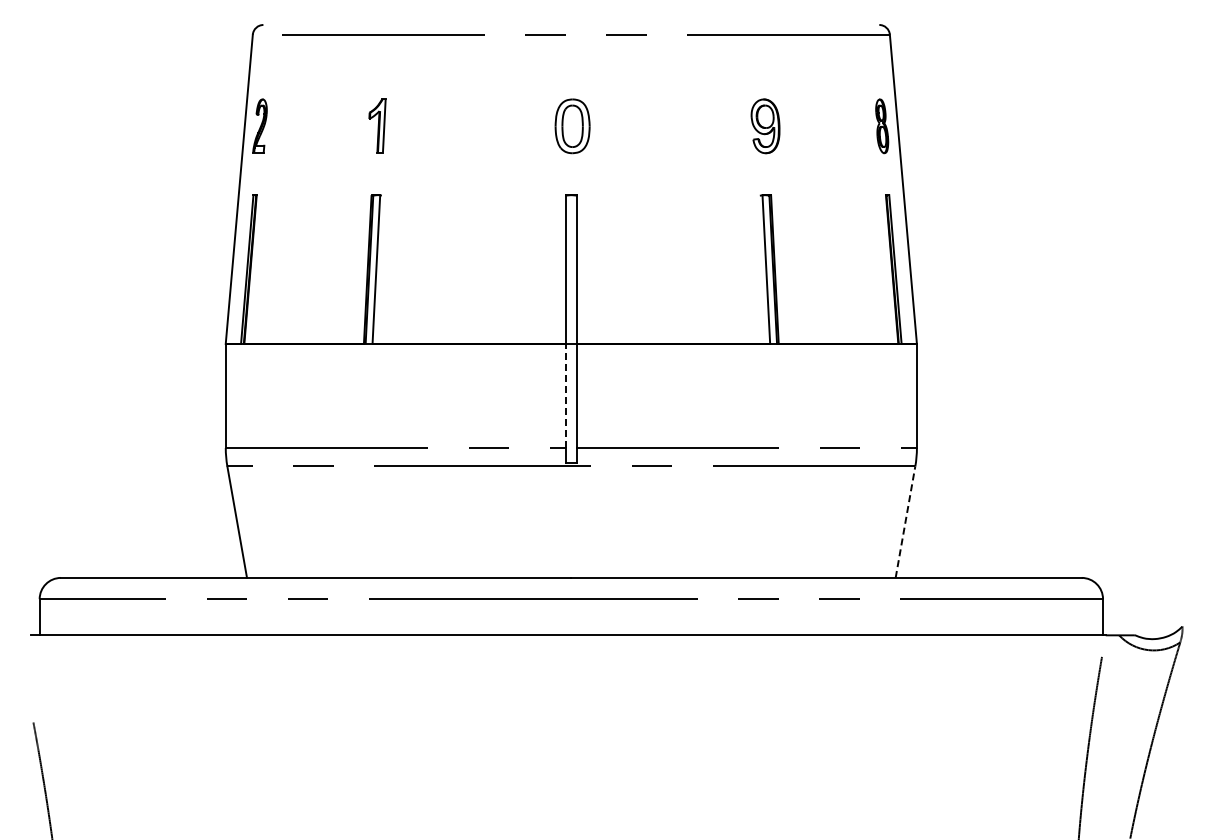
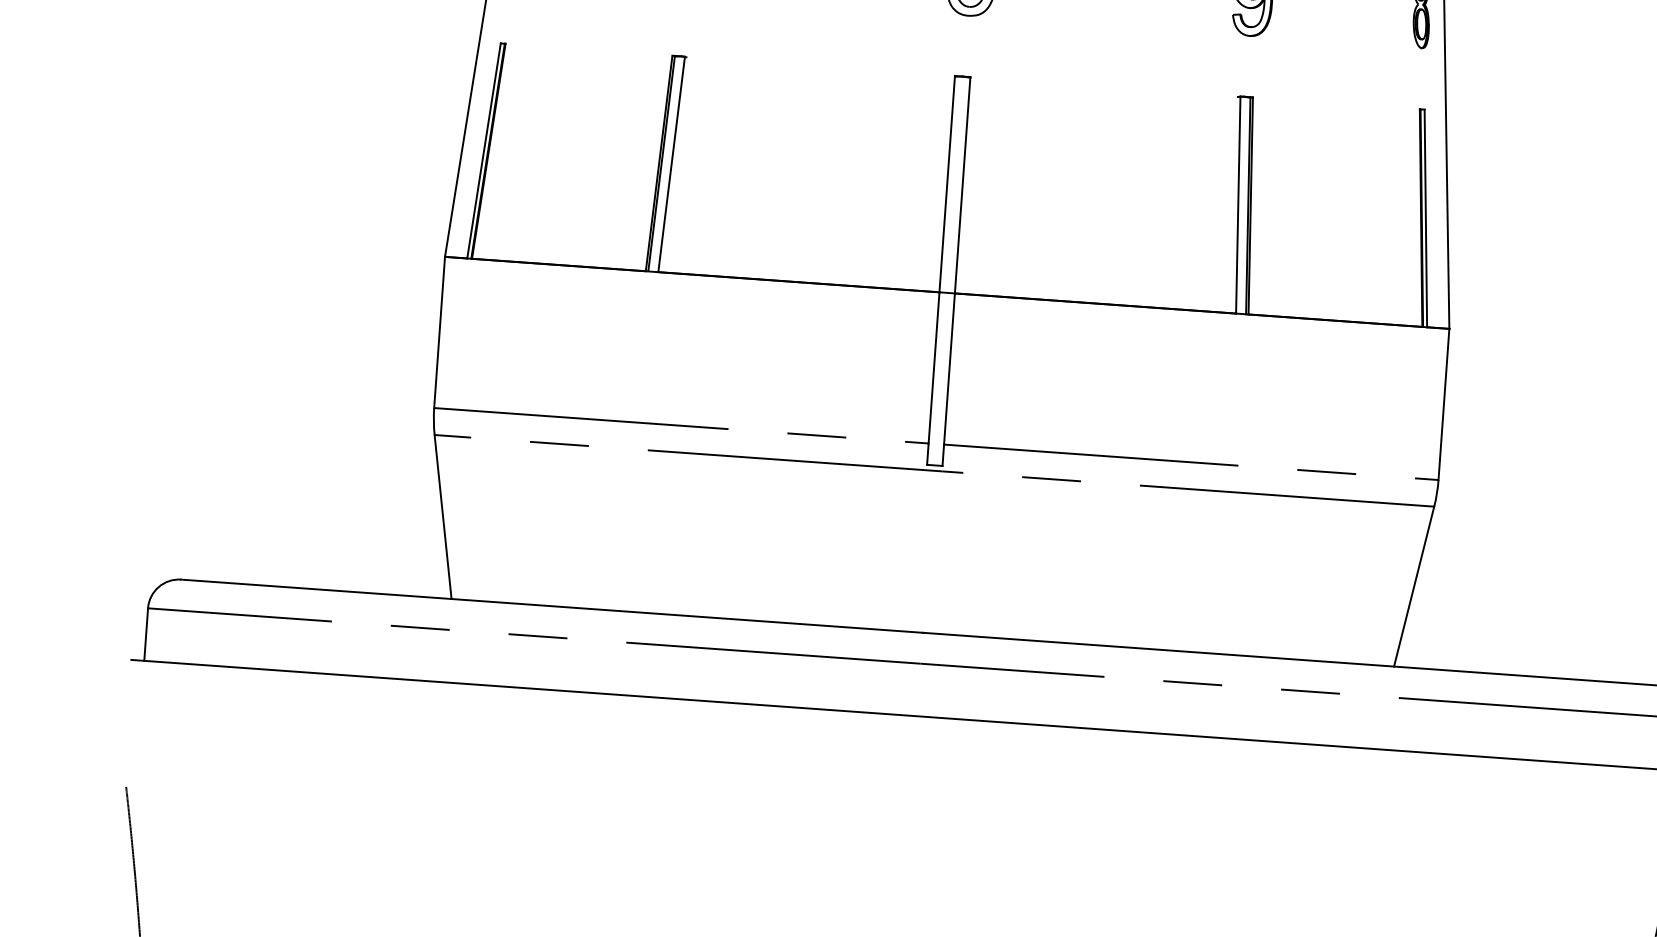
line: (566, 395) -> (934, 367), dashed -> solid
line: (905, 522) -> (1414, 587), dashed -> solid

